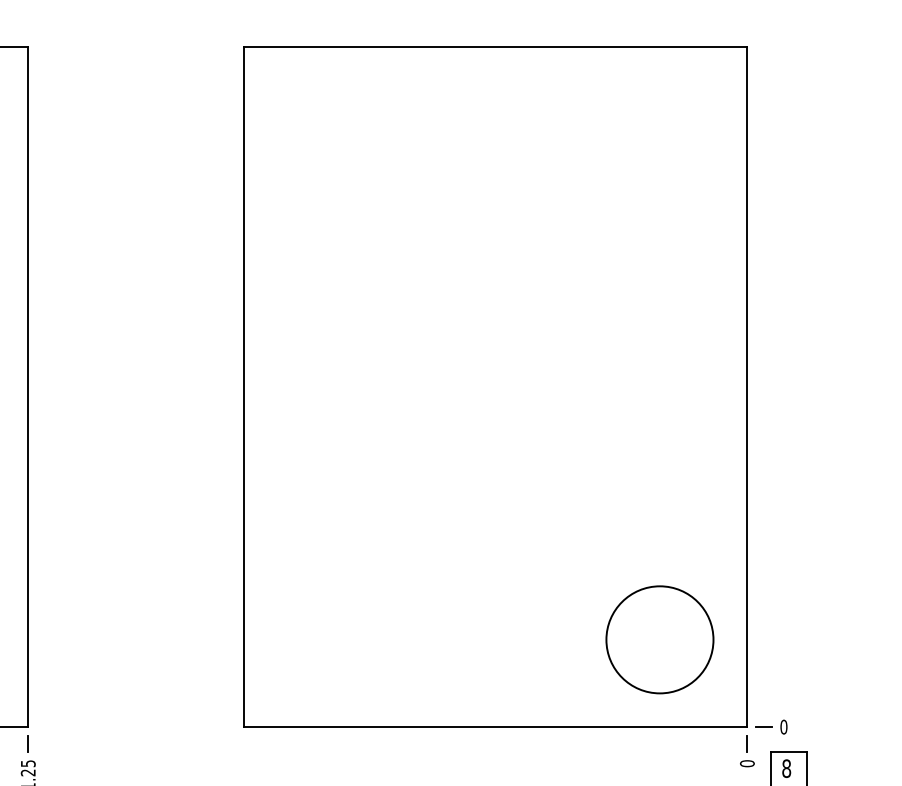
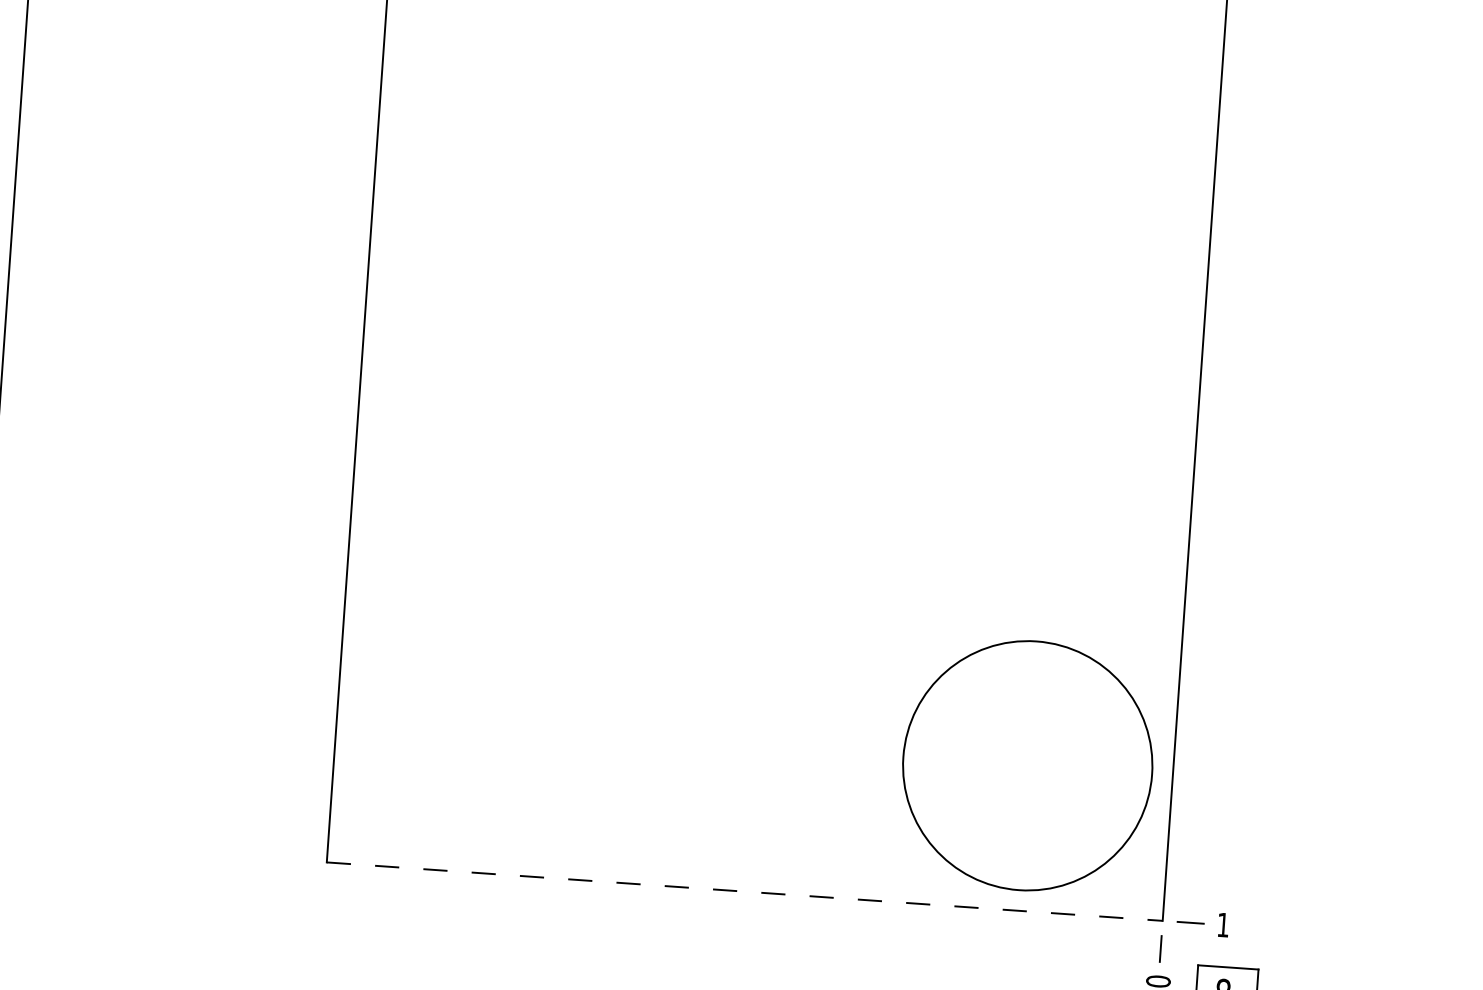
circle: (659, 639) -> (1027, 765), size x1.4
text: (783, 726) -> (1222, 923), 0 -> 1
line: (495, 727) -> (744, 892), solid -> dashed

